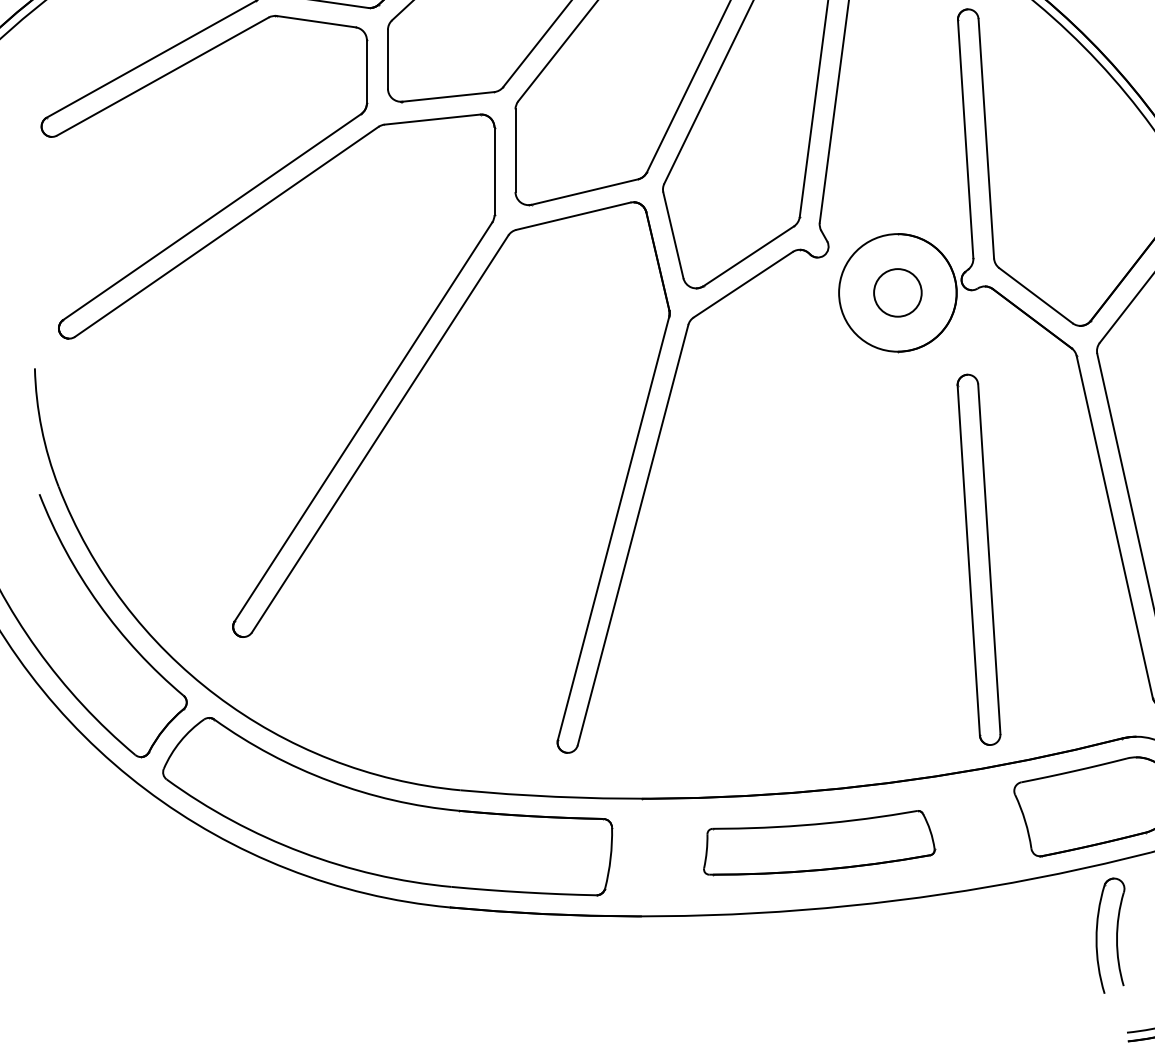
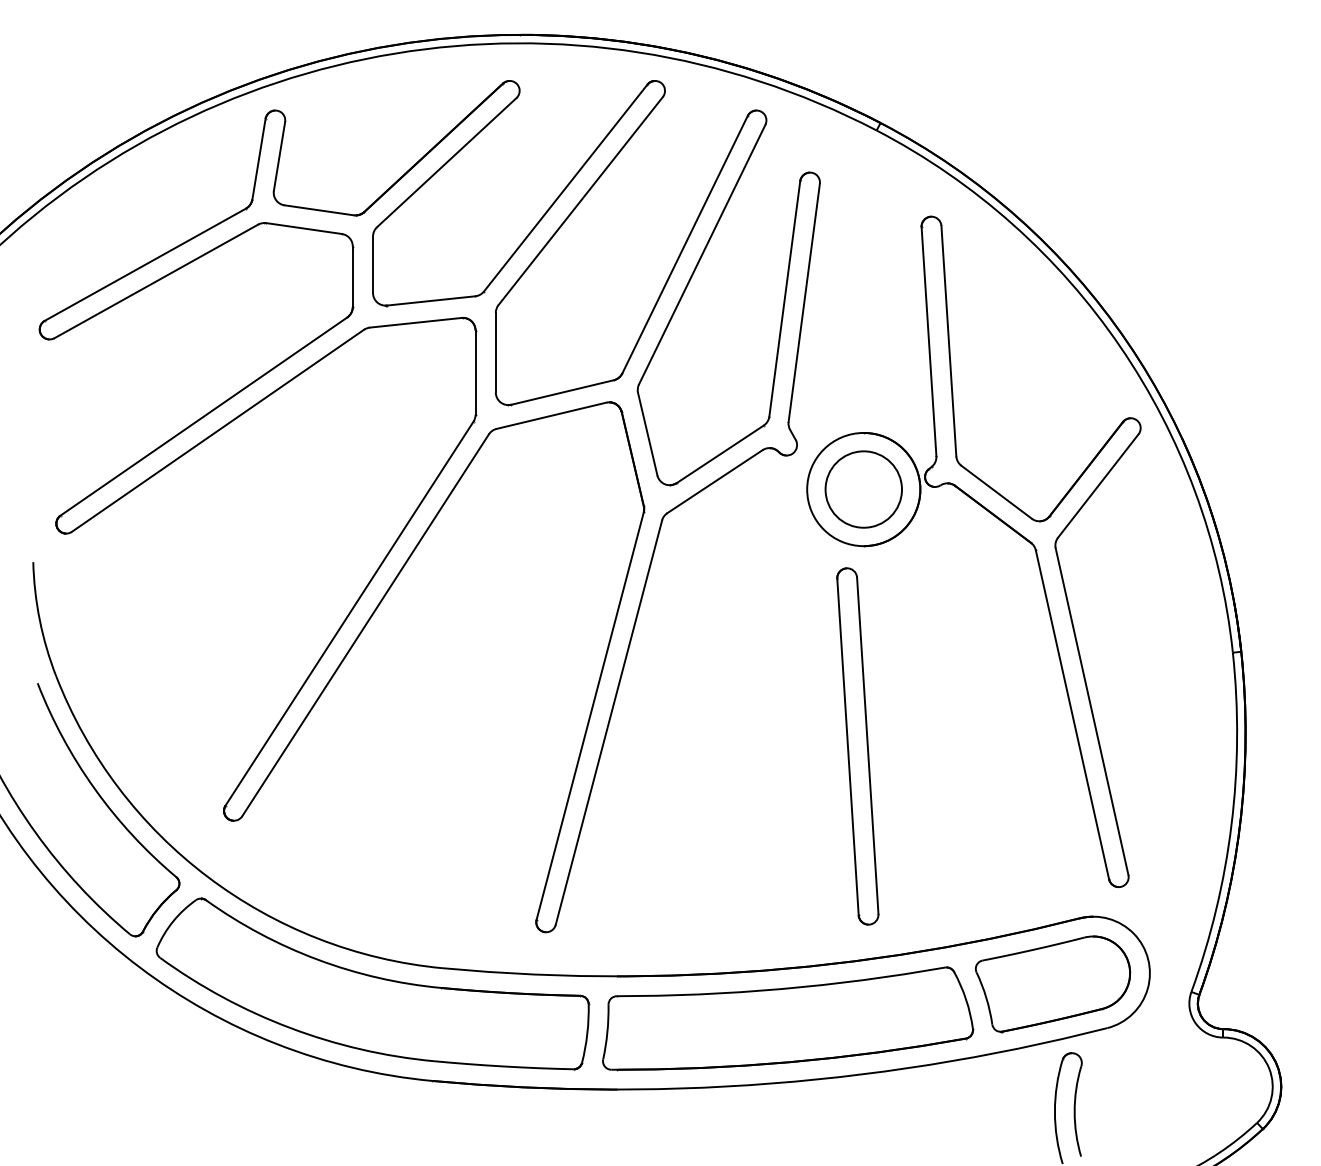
circle: (897, 292) -> (863, 489), size x1.67
part: (978, 559) -> (857, 746), moved
part: (819, 842) -> (788, 1018), size x1.67

